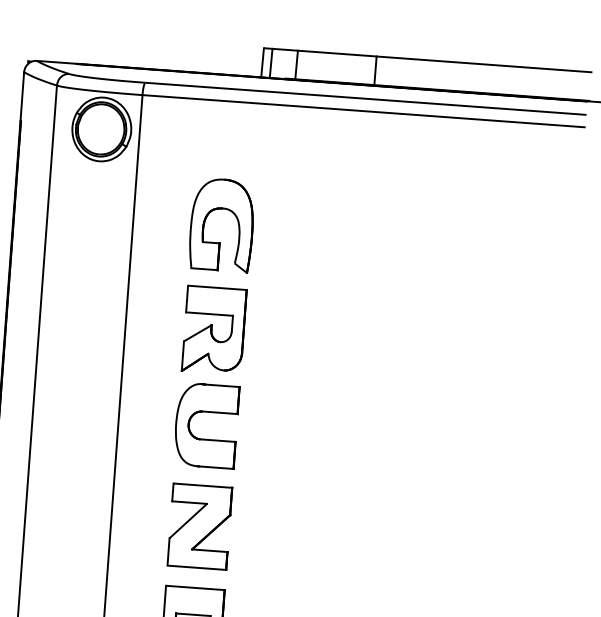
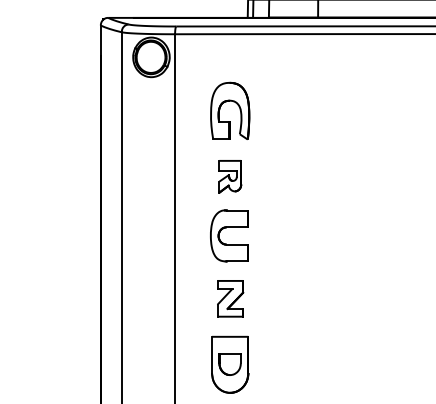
part: (214, 330) -> (230, 176), size x0.6
part: (200, 526) -> (230, 298), size x0.7

